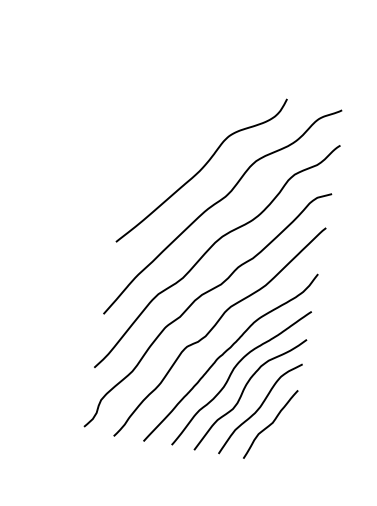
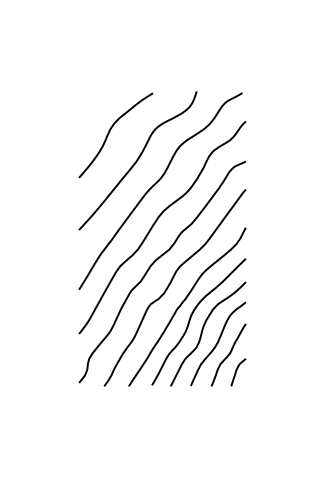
curve: (172, 131) -> (109, 133), added
curve: (276, 447) -> (236, 372), added

